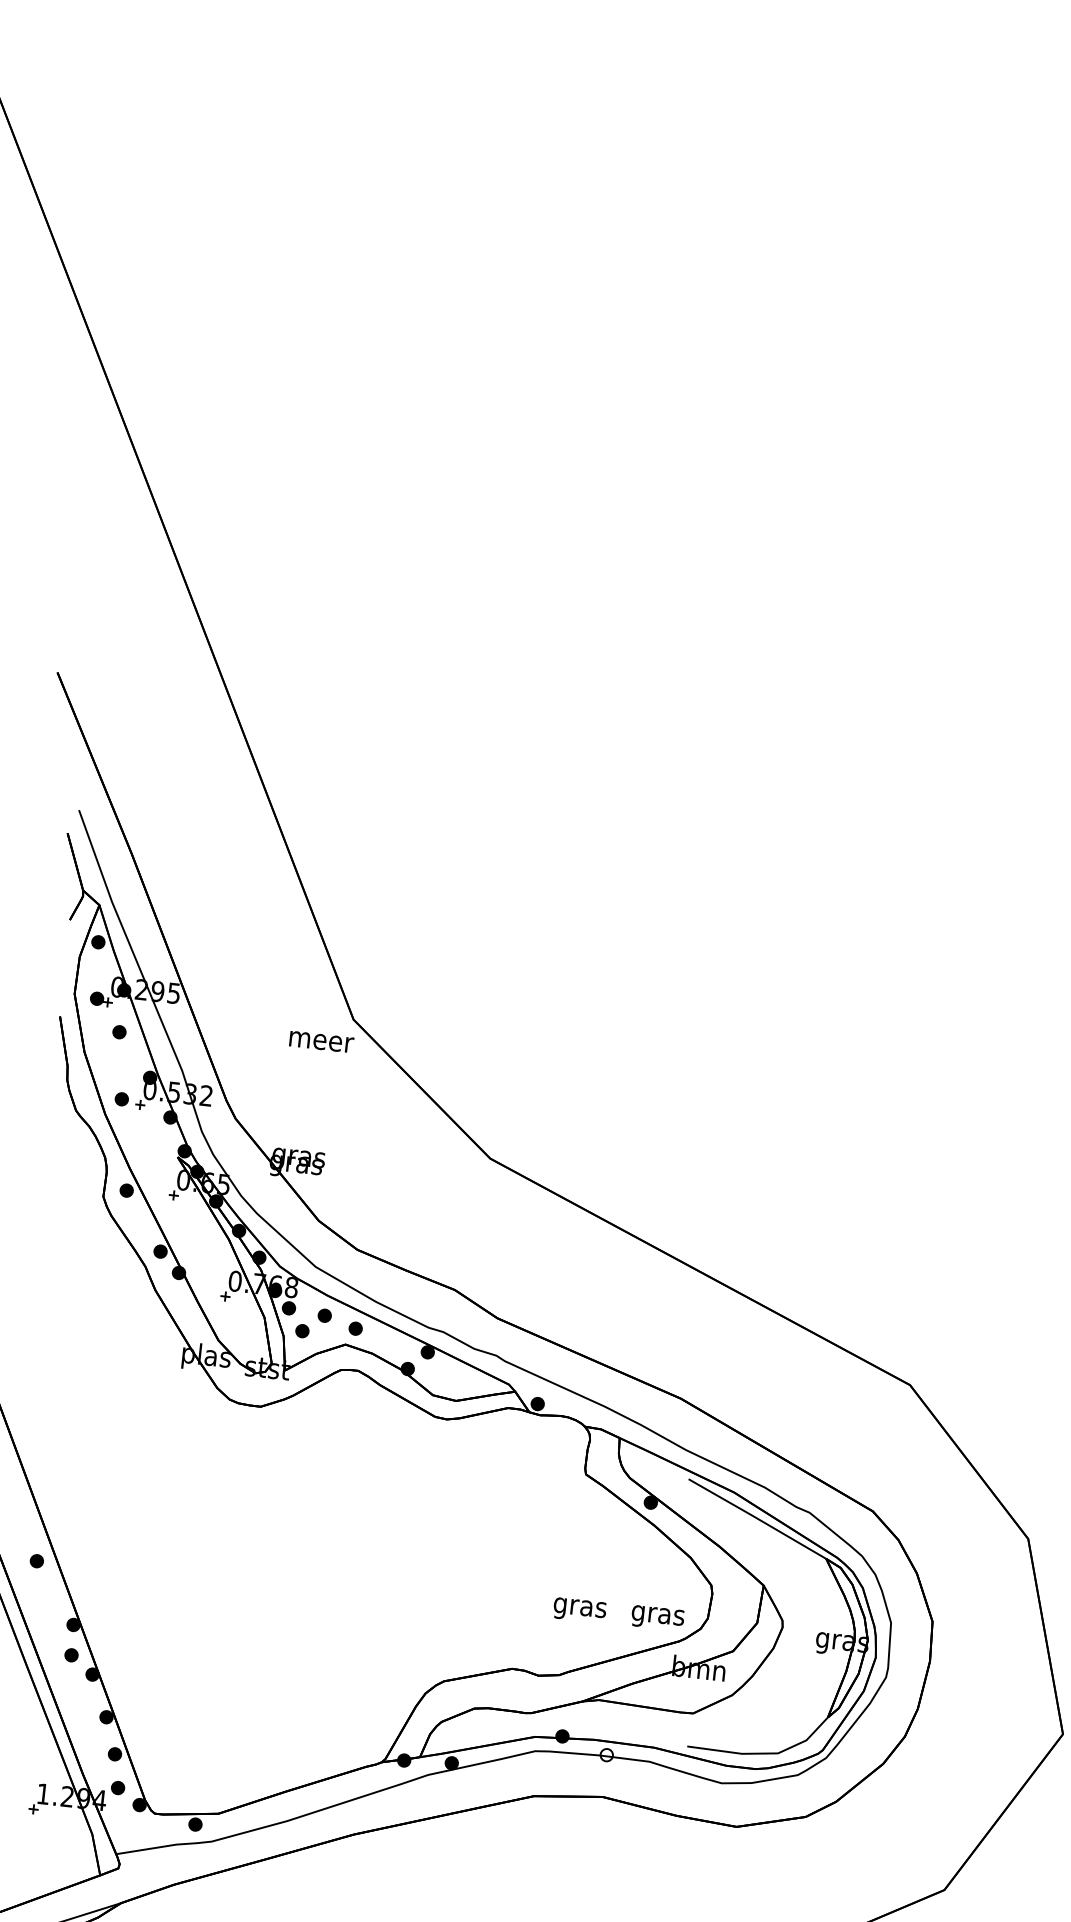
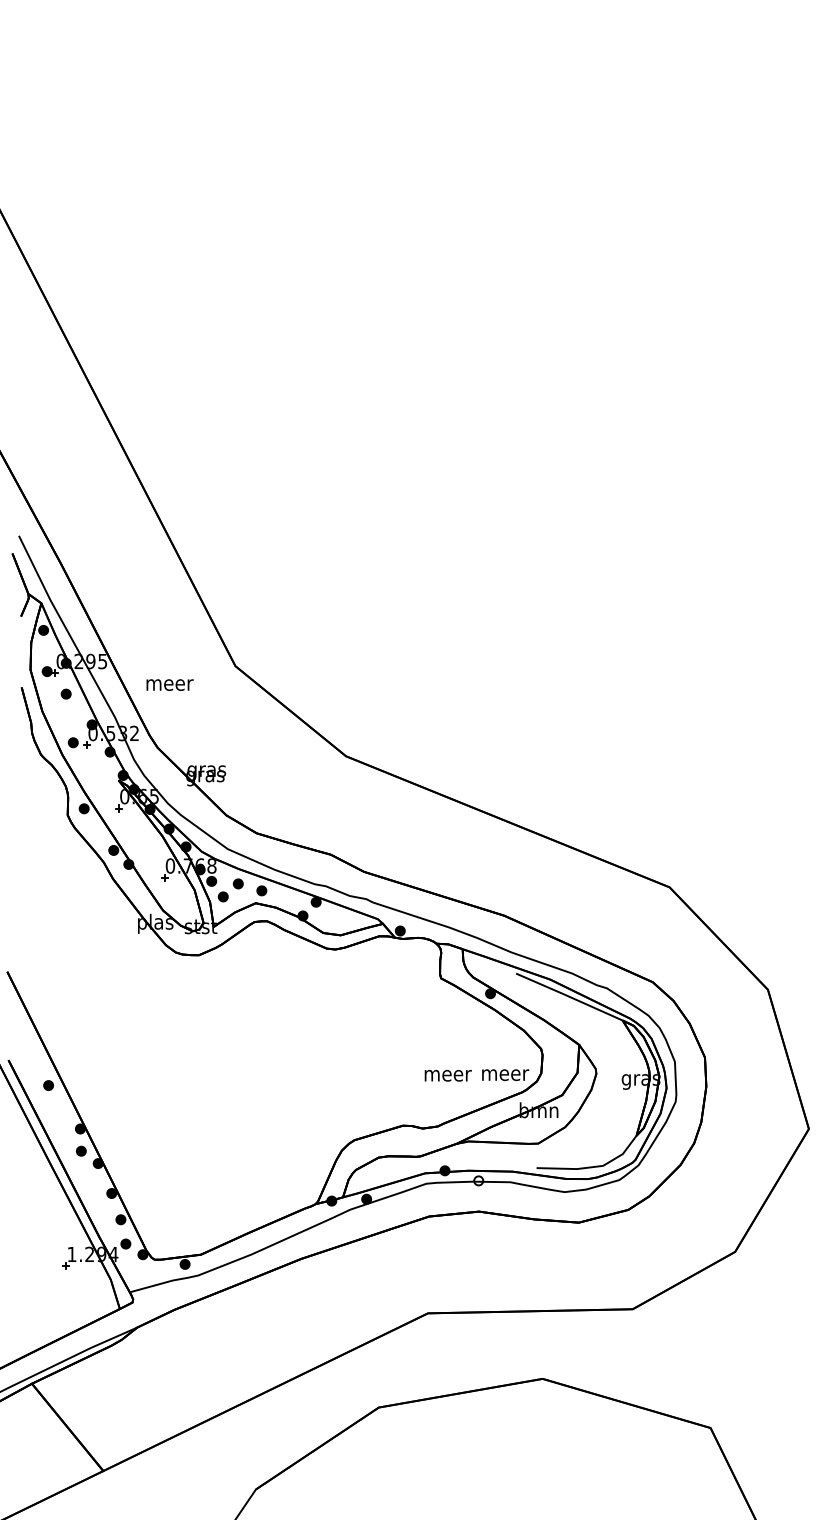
text: (320, 1041) -> (169, 684), moved
text: (579, 1610) -> (447, 1077), gras -> meer
text: (658, 1618) -> (505, 1077), gras -> meer

